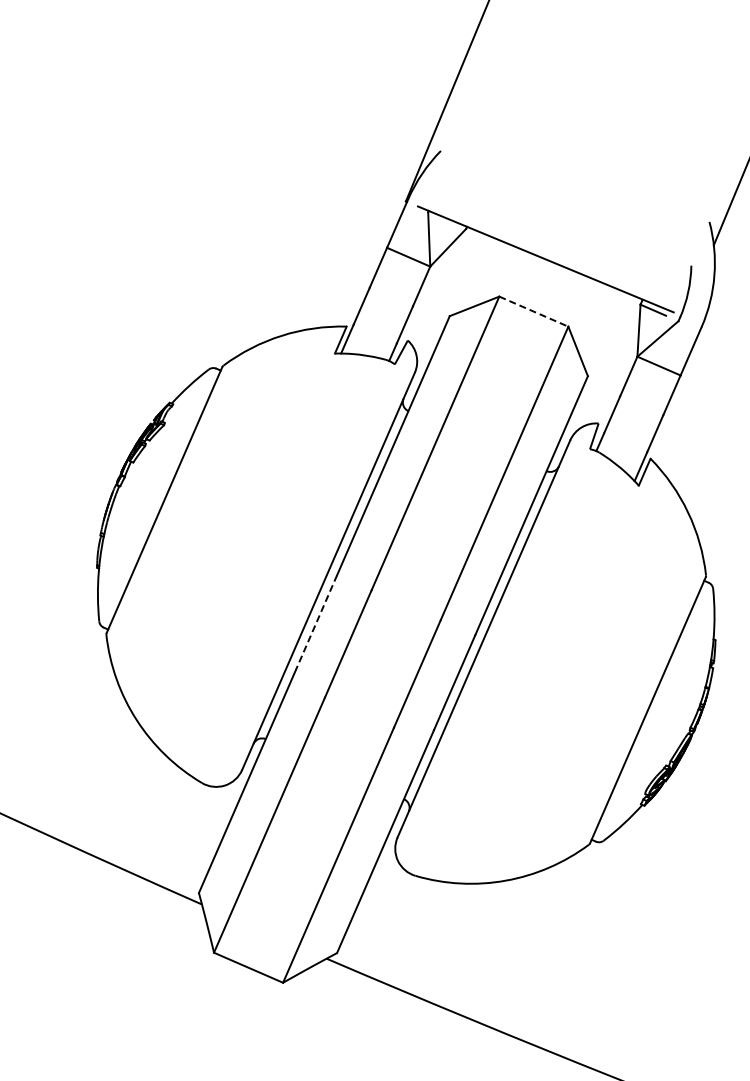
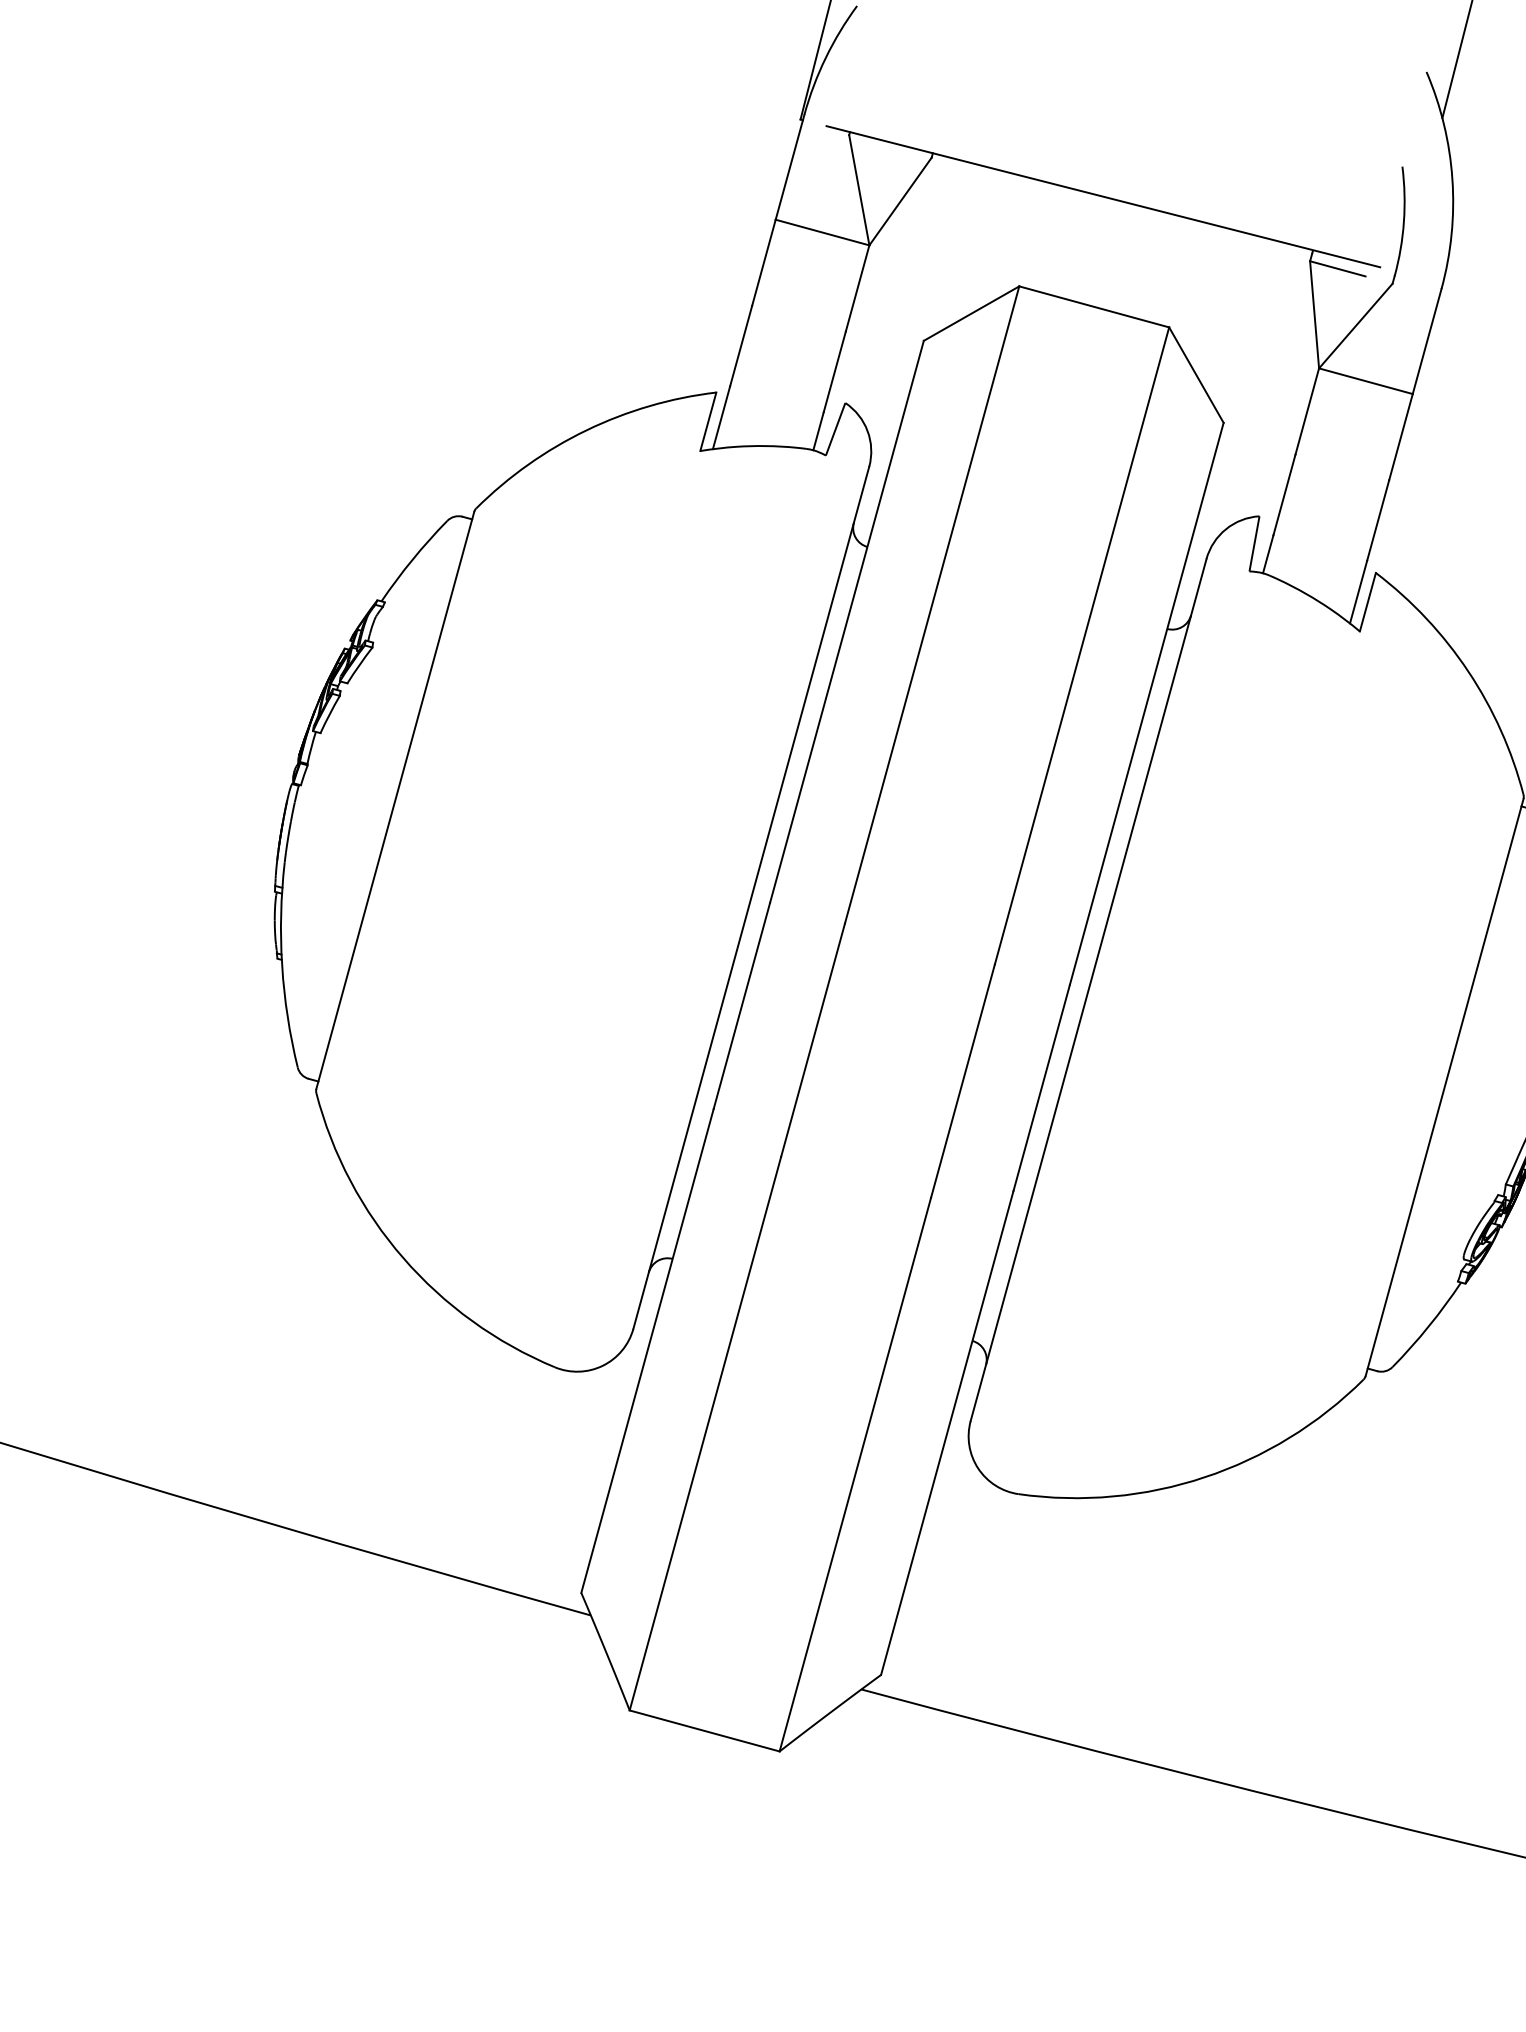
line: (533, 311) -> (1093, 306), dashed -> solid
line: (316, 622) -> (741, 1005), dashed -> solid

